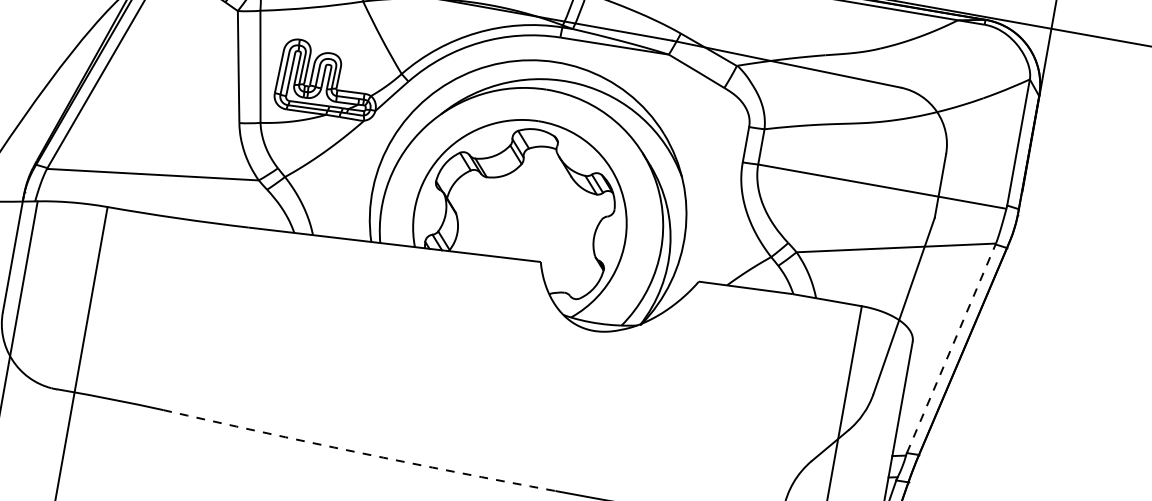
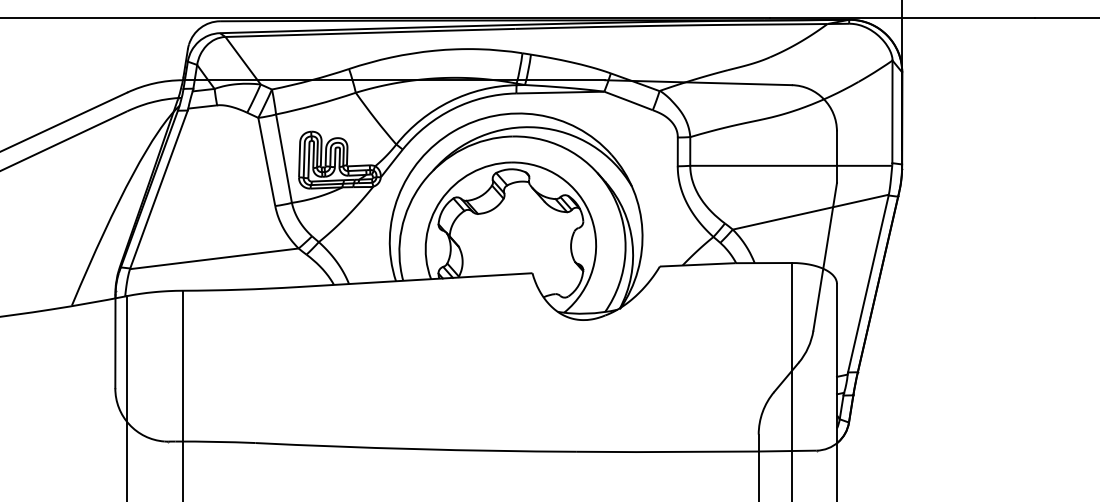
line: (951, 348) -> (868, 283), dashed -> solid
arc: (358, 453) -> (415, 449), dashed -> solid

